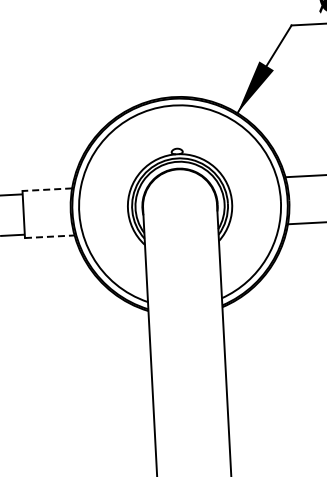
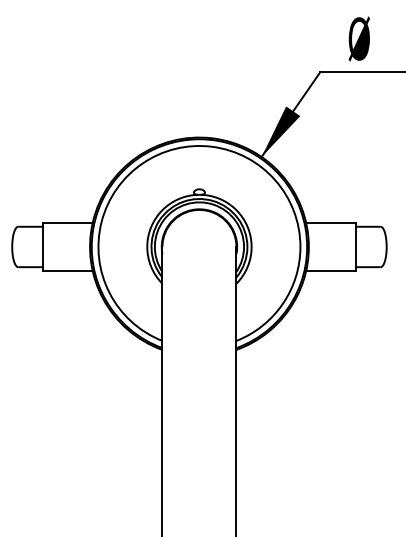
line: (47, 189) -> (67, 223), dashed -> solid
line: (49, 236) -> (67, 270), dashed -> solid

